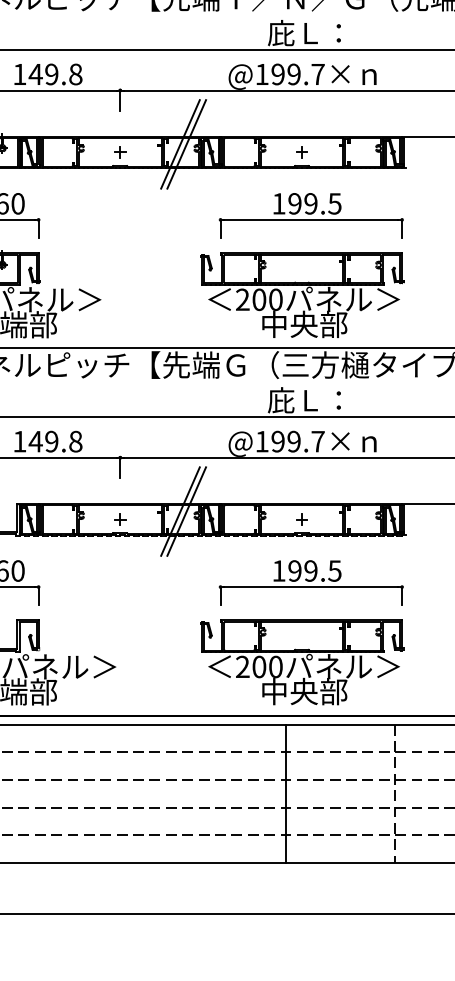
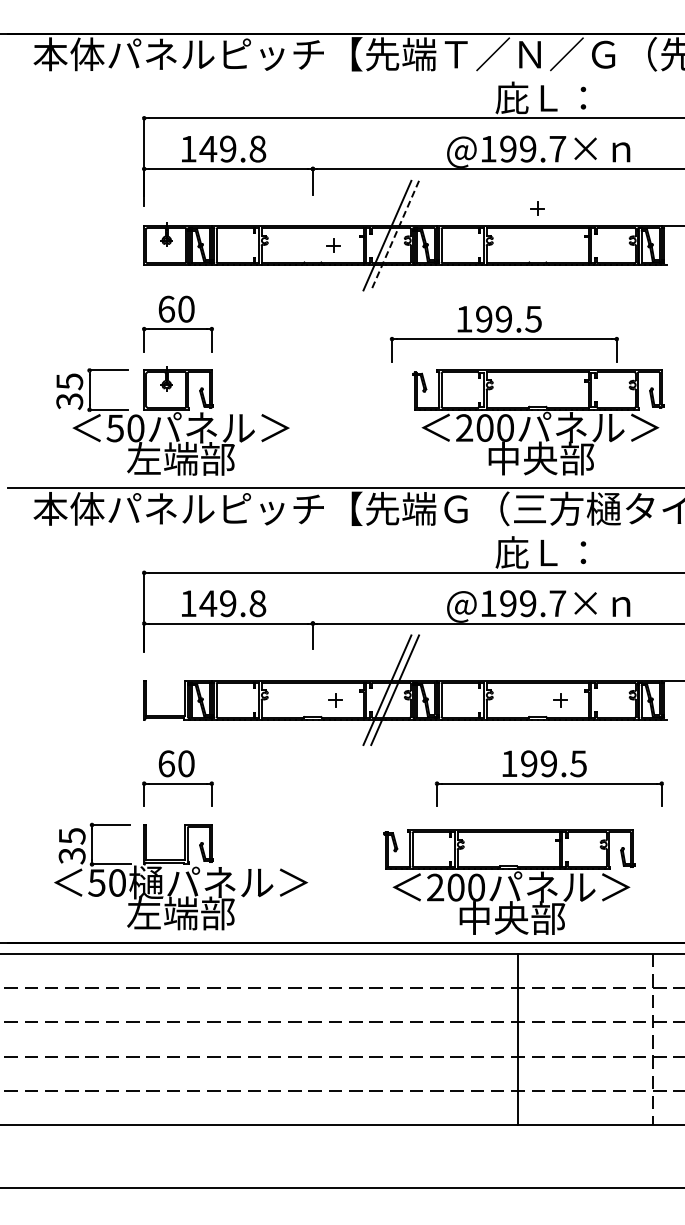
line: (187, 144) -> (395, 235), solid -> dashed
part: (119, 152) -> (333, 245), moved
part: (301, 152) -> (537, 208), moved
part: (310, 215) -> (503, 333), moved
part: (119, 519) -> (335, 700), moved
part: (301, 519) -> (560, 700), moved
part: (302, 662) -> (509, 881), moved

